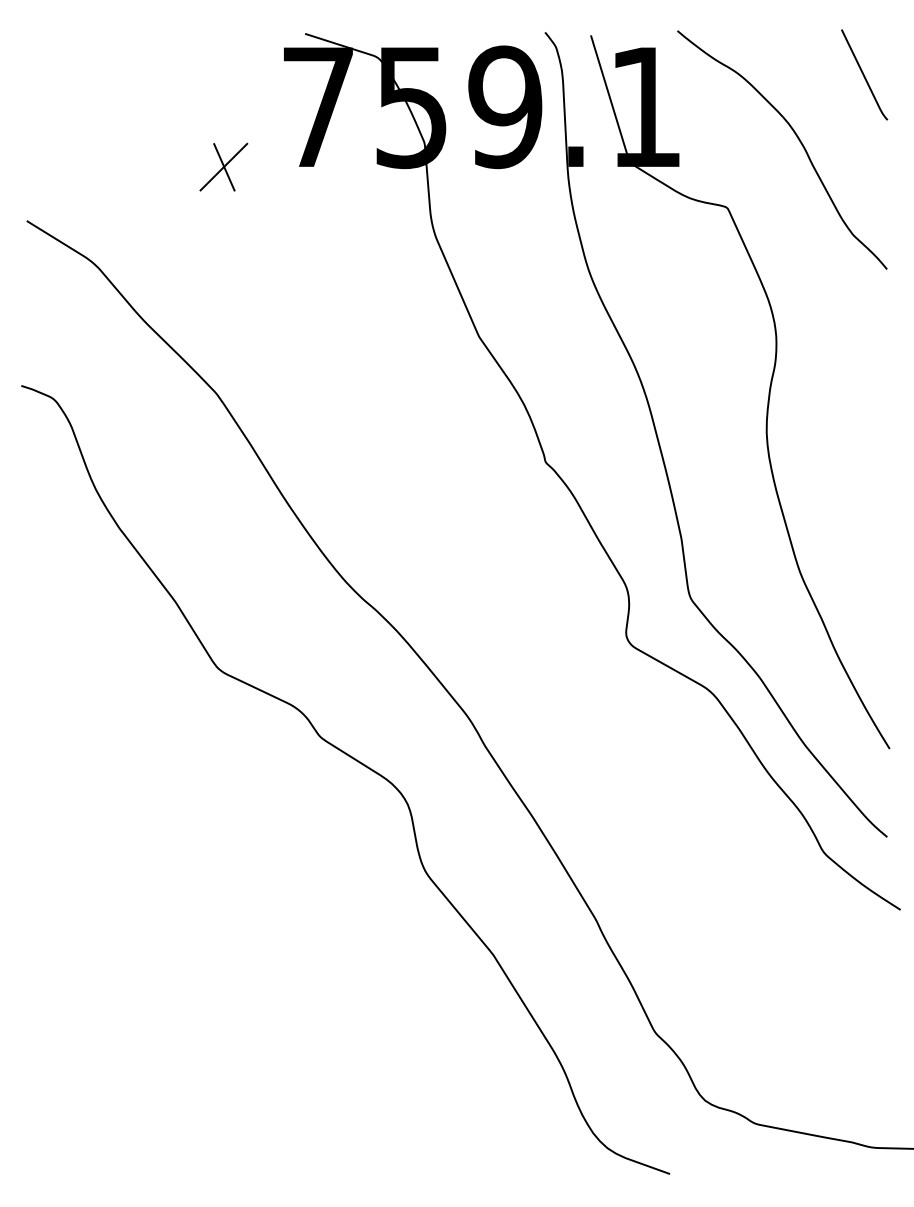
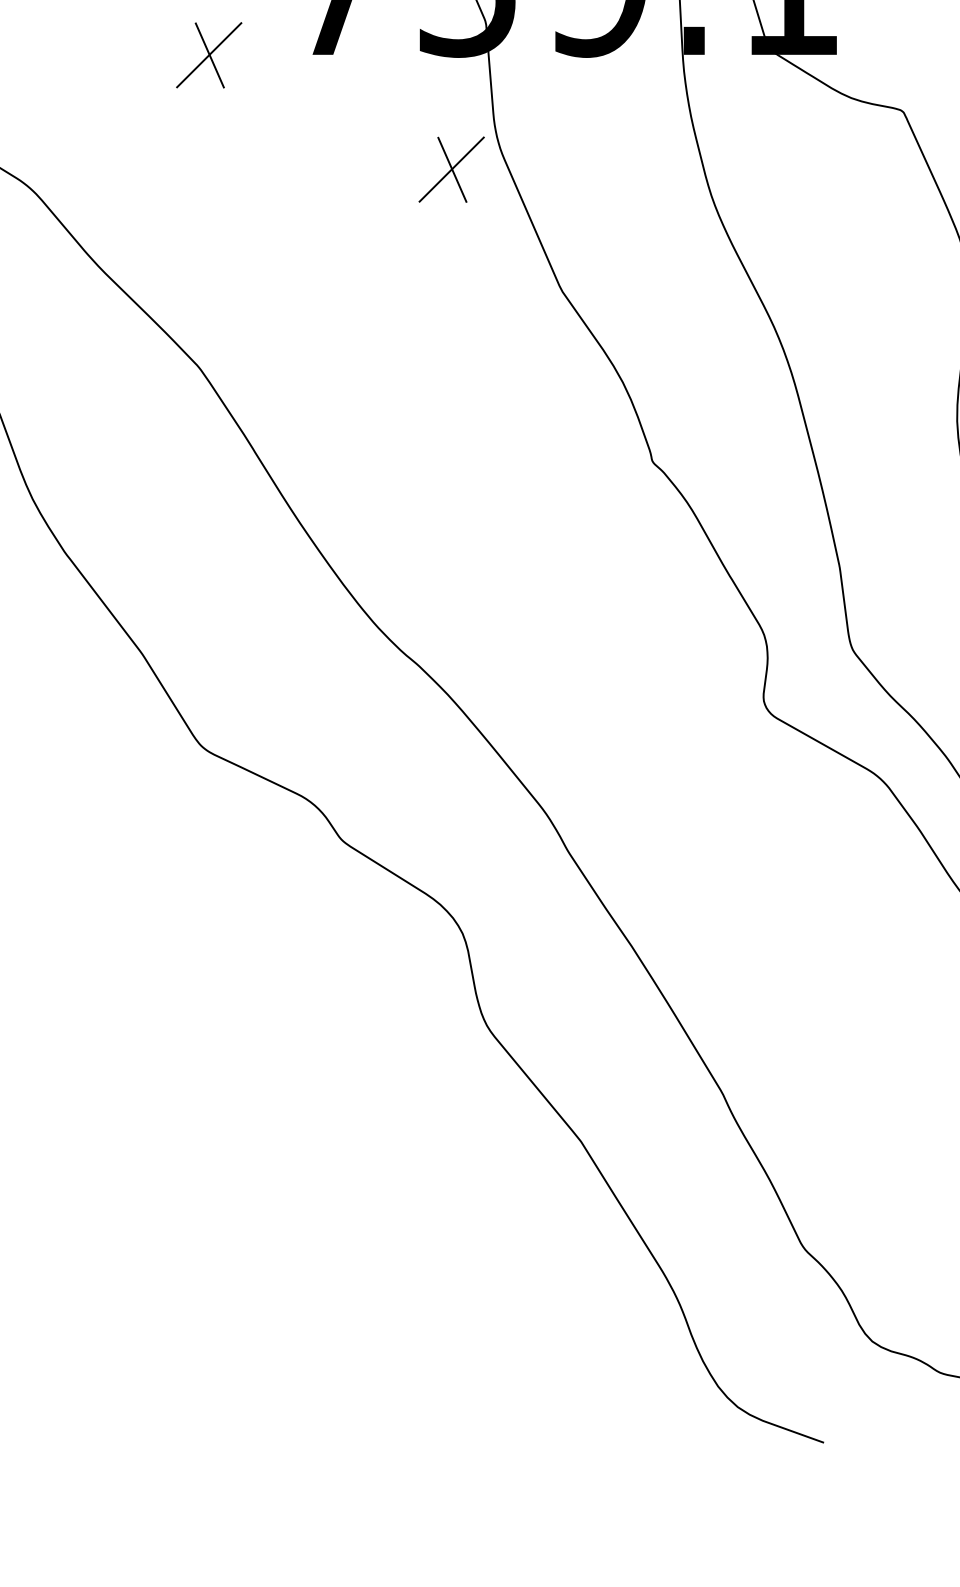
part: (399, 249) -> (451, 168), added

